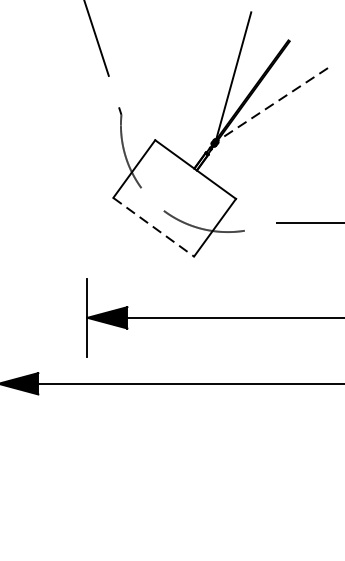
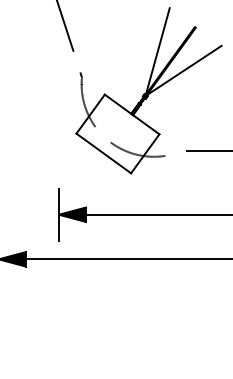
line: (273, 104) -> (184, 70), dashed -> solid
line: (153, 227) -> (103, 153), dashed -> solid

